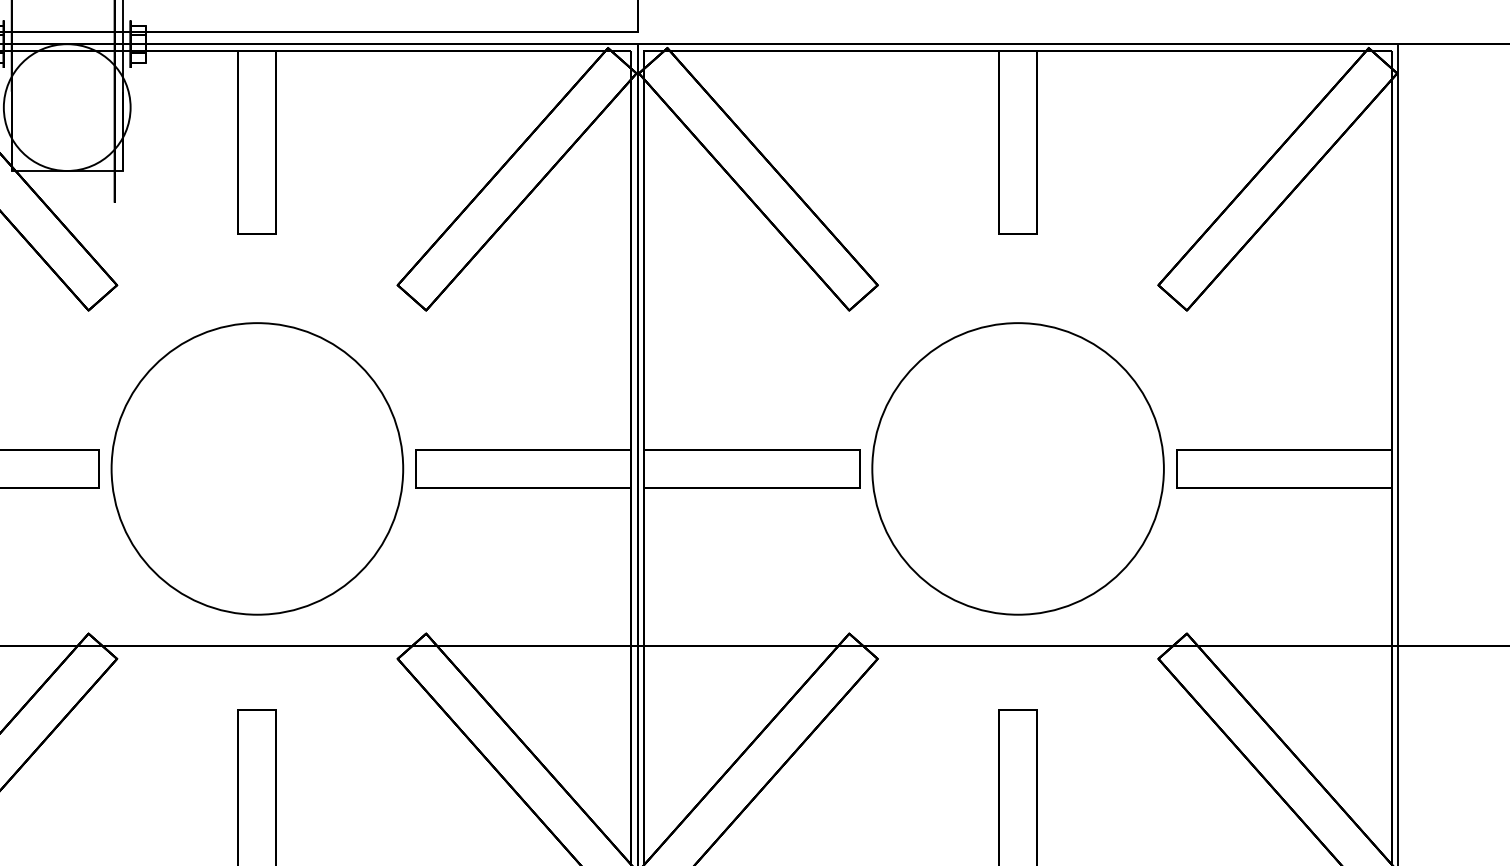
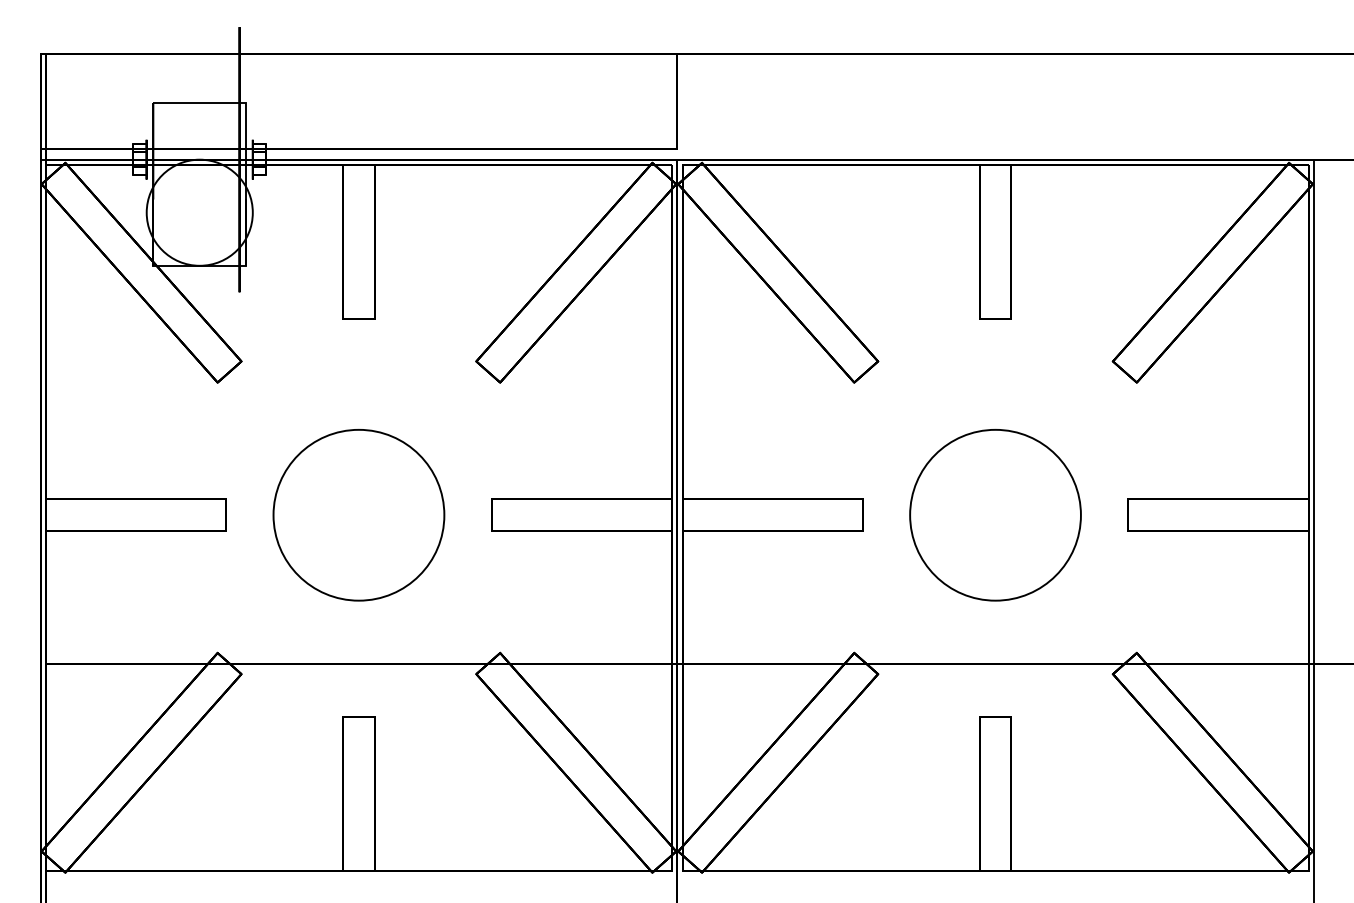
circle: (256, 469) -> (358, 515), size x0.7
circle: (1018, 469) -> (995, 515), size x0.7

